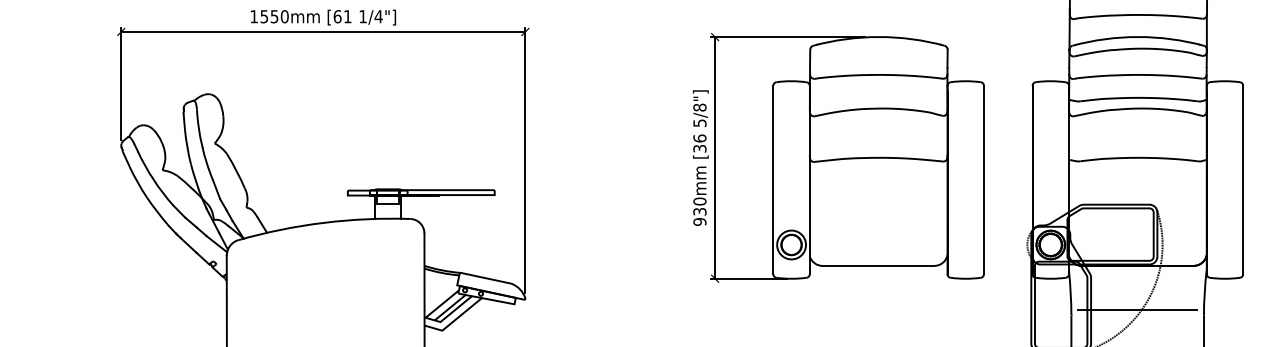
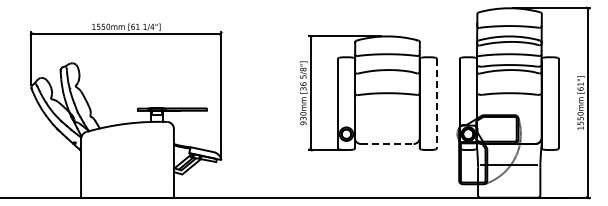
line: (983, 181) -> (436, 104), solid -> dashed
line: (878, 266) -> (387, 144), solid -> dashed

